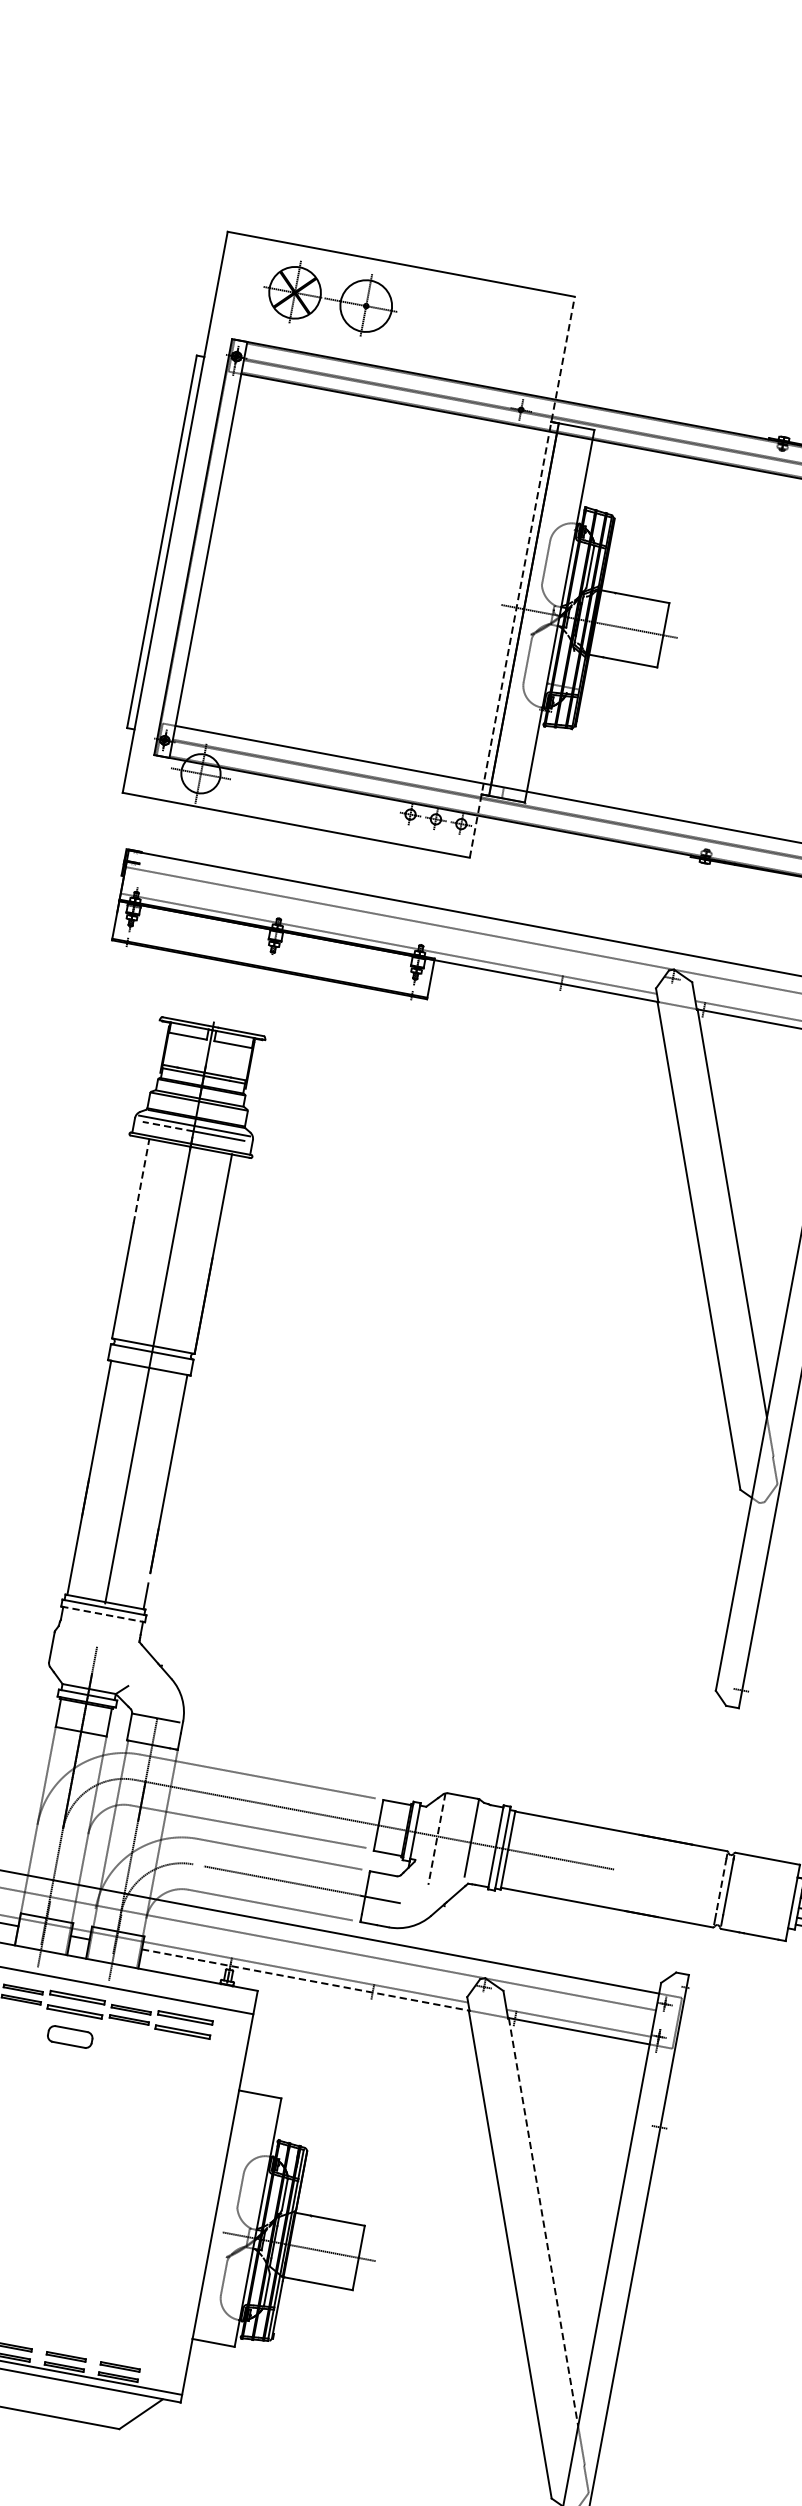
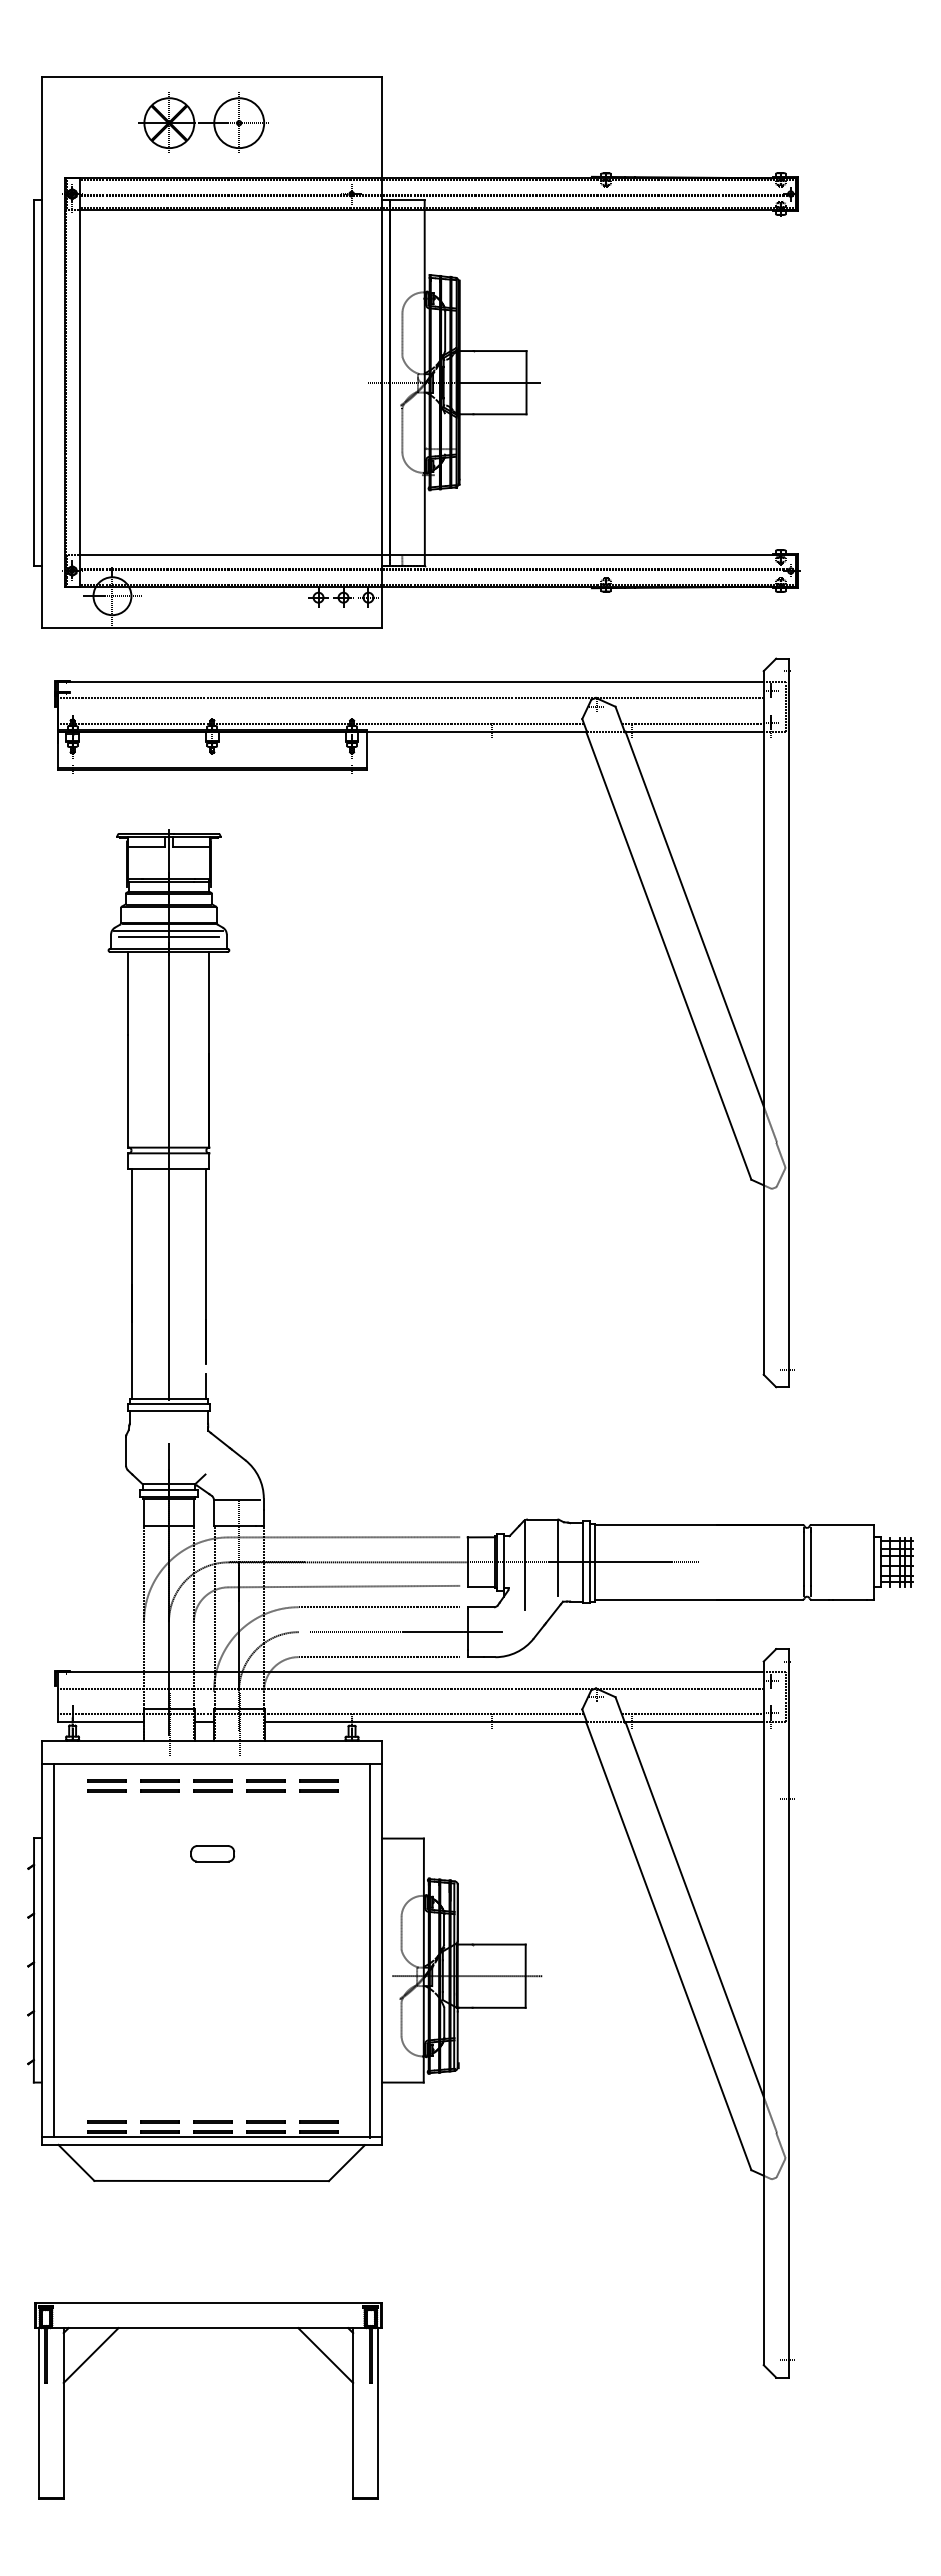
part: (329, 298) -> (203, 122), moved
line: (522, 577) -> (382, 352), dashed -> solid
line: (167, 1126) -> (143, 936), dashed -> solid
line: (141, 1181) -> (128, 993), dashed -> solid
line: (103, 1614) -> (169, 1411), dashed -> solid
line: (437, 1838) -> (525, 1564), dashed -> solid
line: (721, 1886) -> (803, 1559), dashed -> solid
line: (306, 1979) -> (426, 1721), dashed -> solid
part: (76, 2004) -> (212, 1785), size x0.71
part: (184, 2024) -> (318, 1785), size x0.71
part: (70, 2036) -> (212, 1853), moved
line: (204, 2202) -> (369, 1950), added
line: (543, 2222) -> (694, 1909), dashed -> solid

